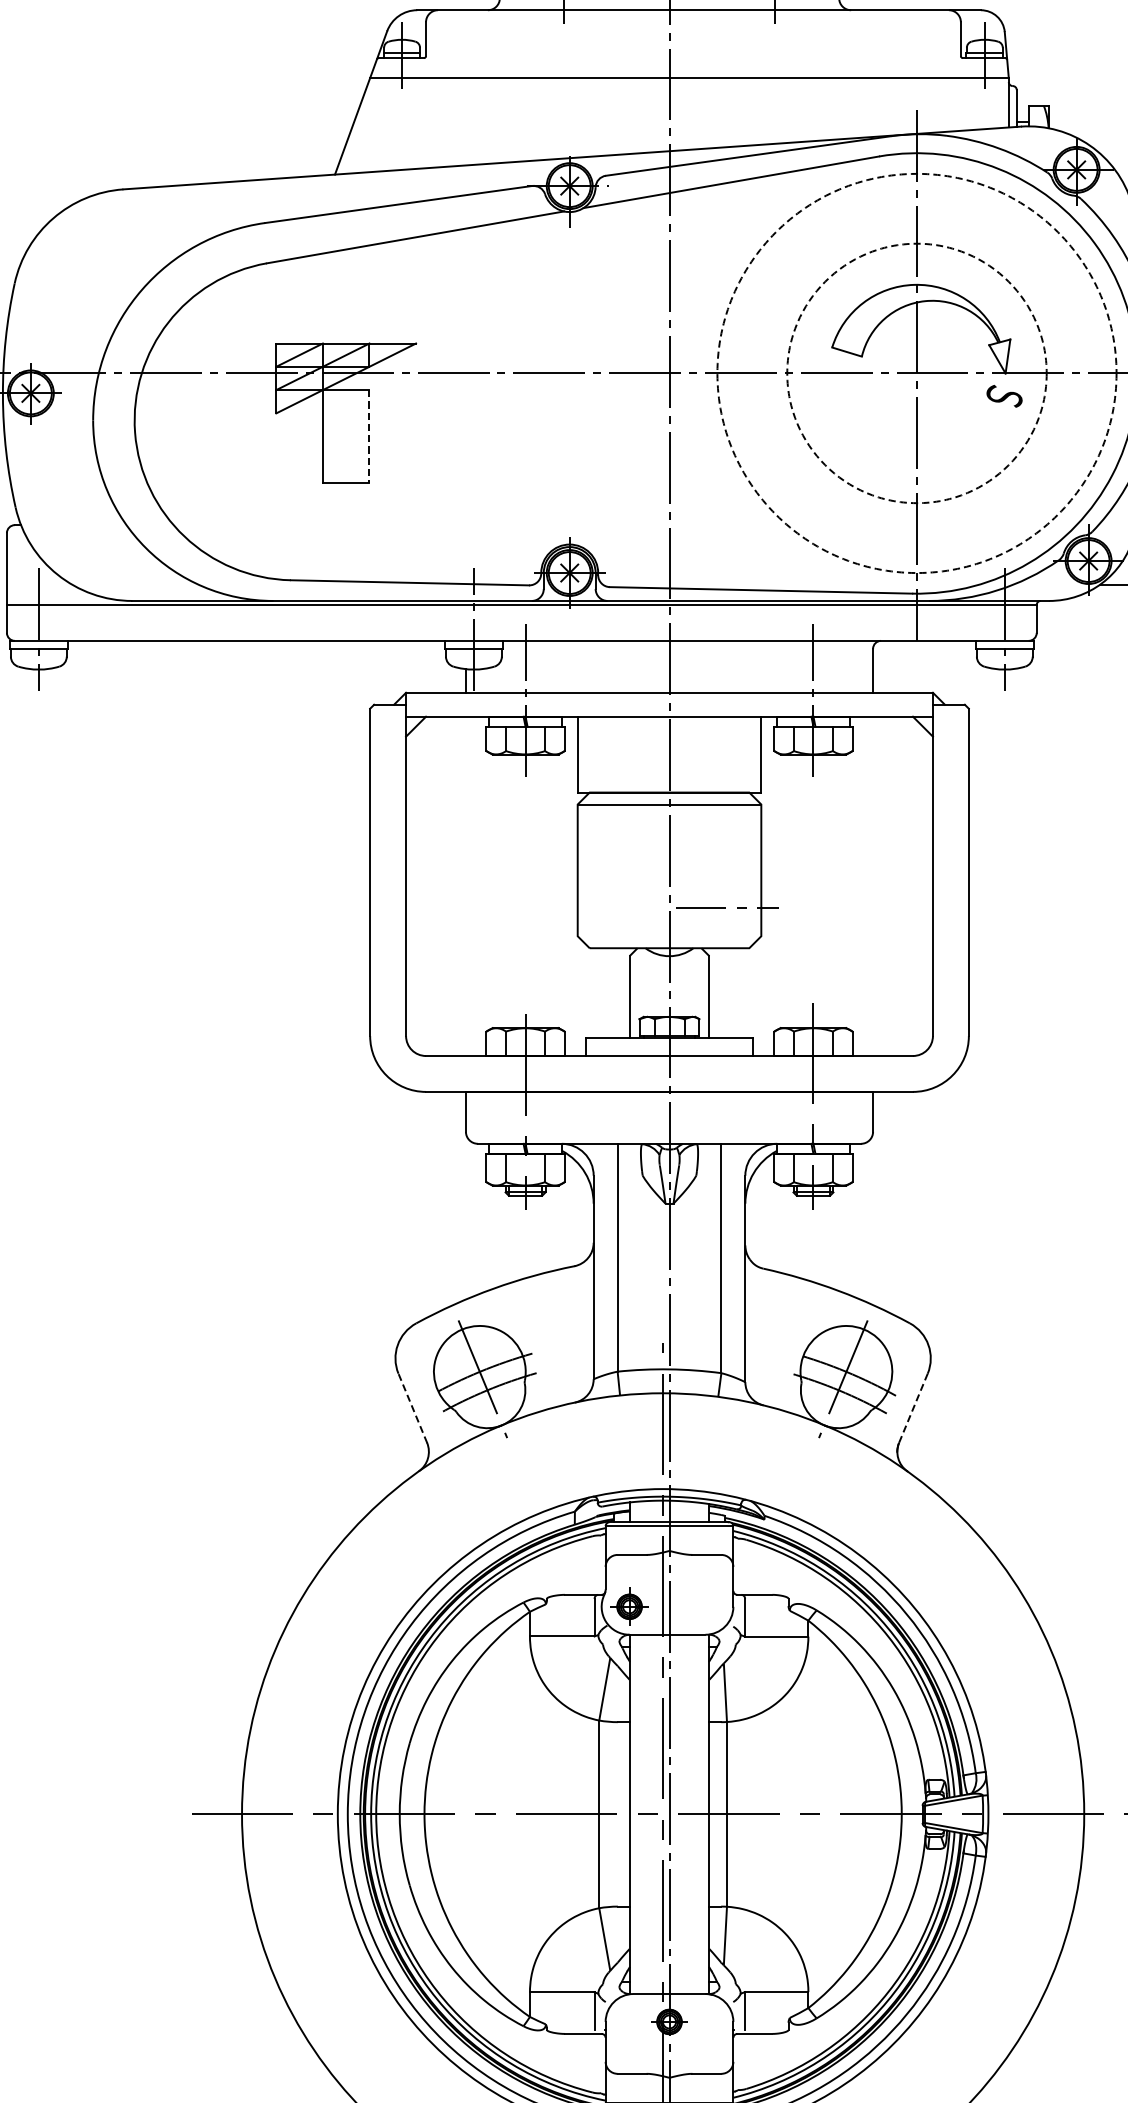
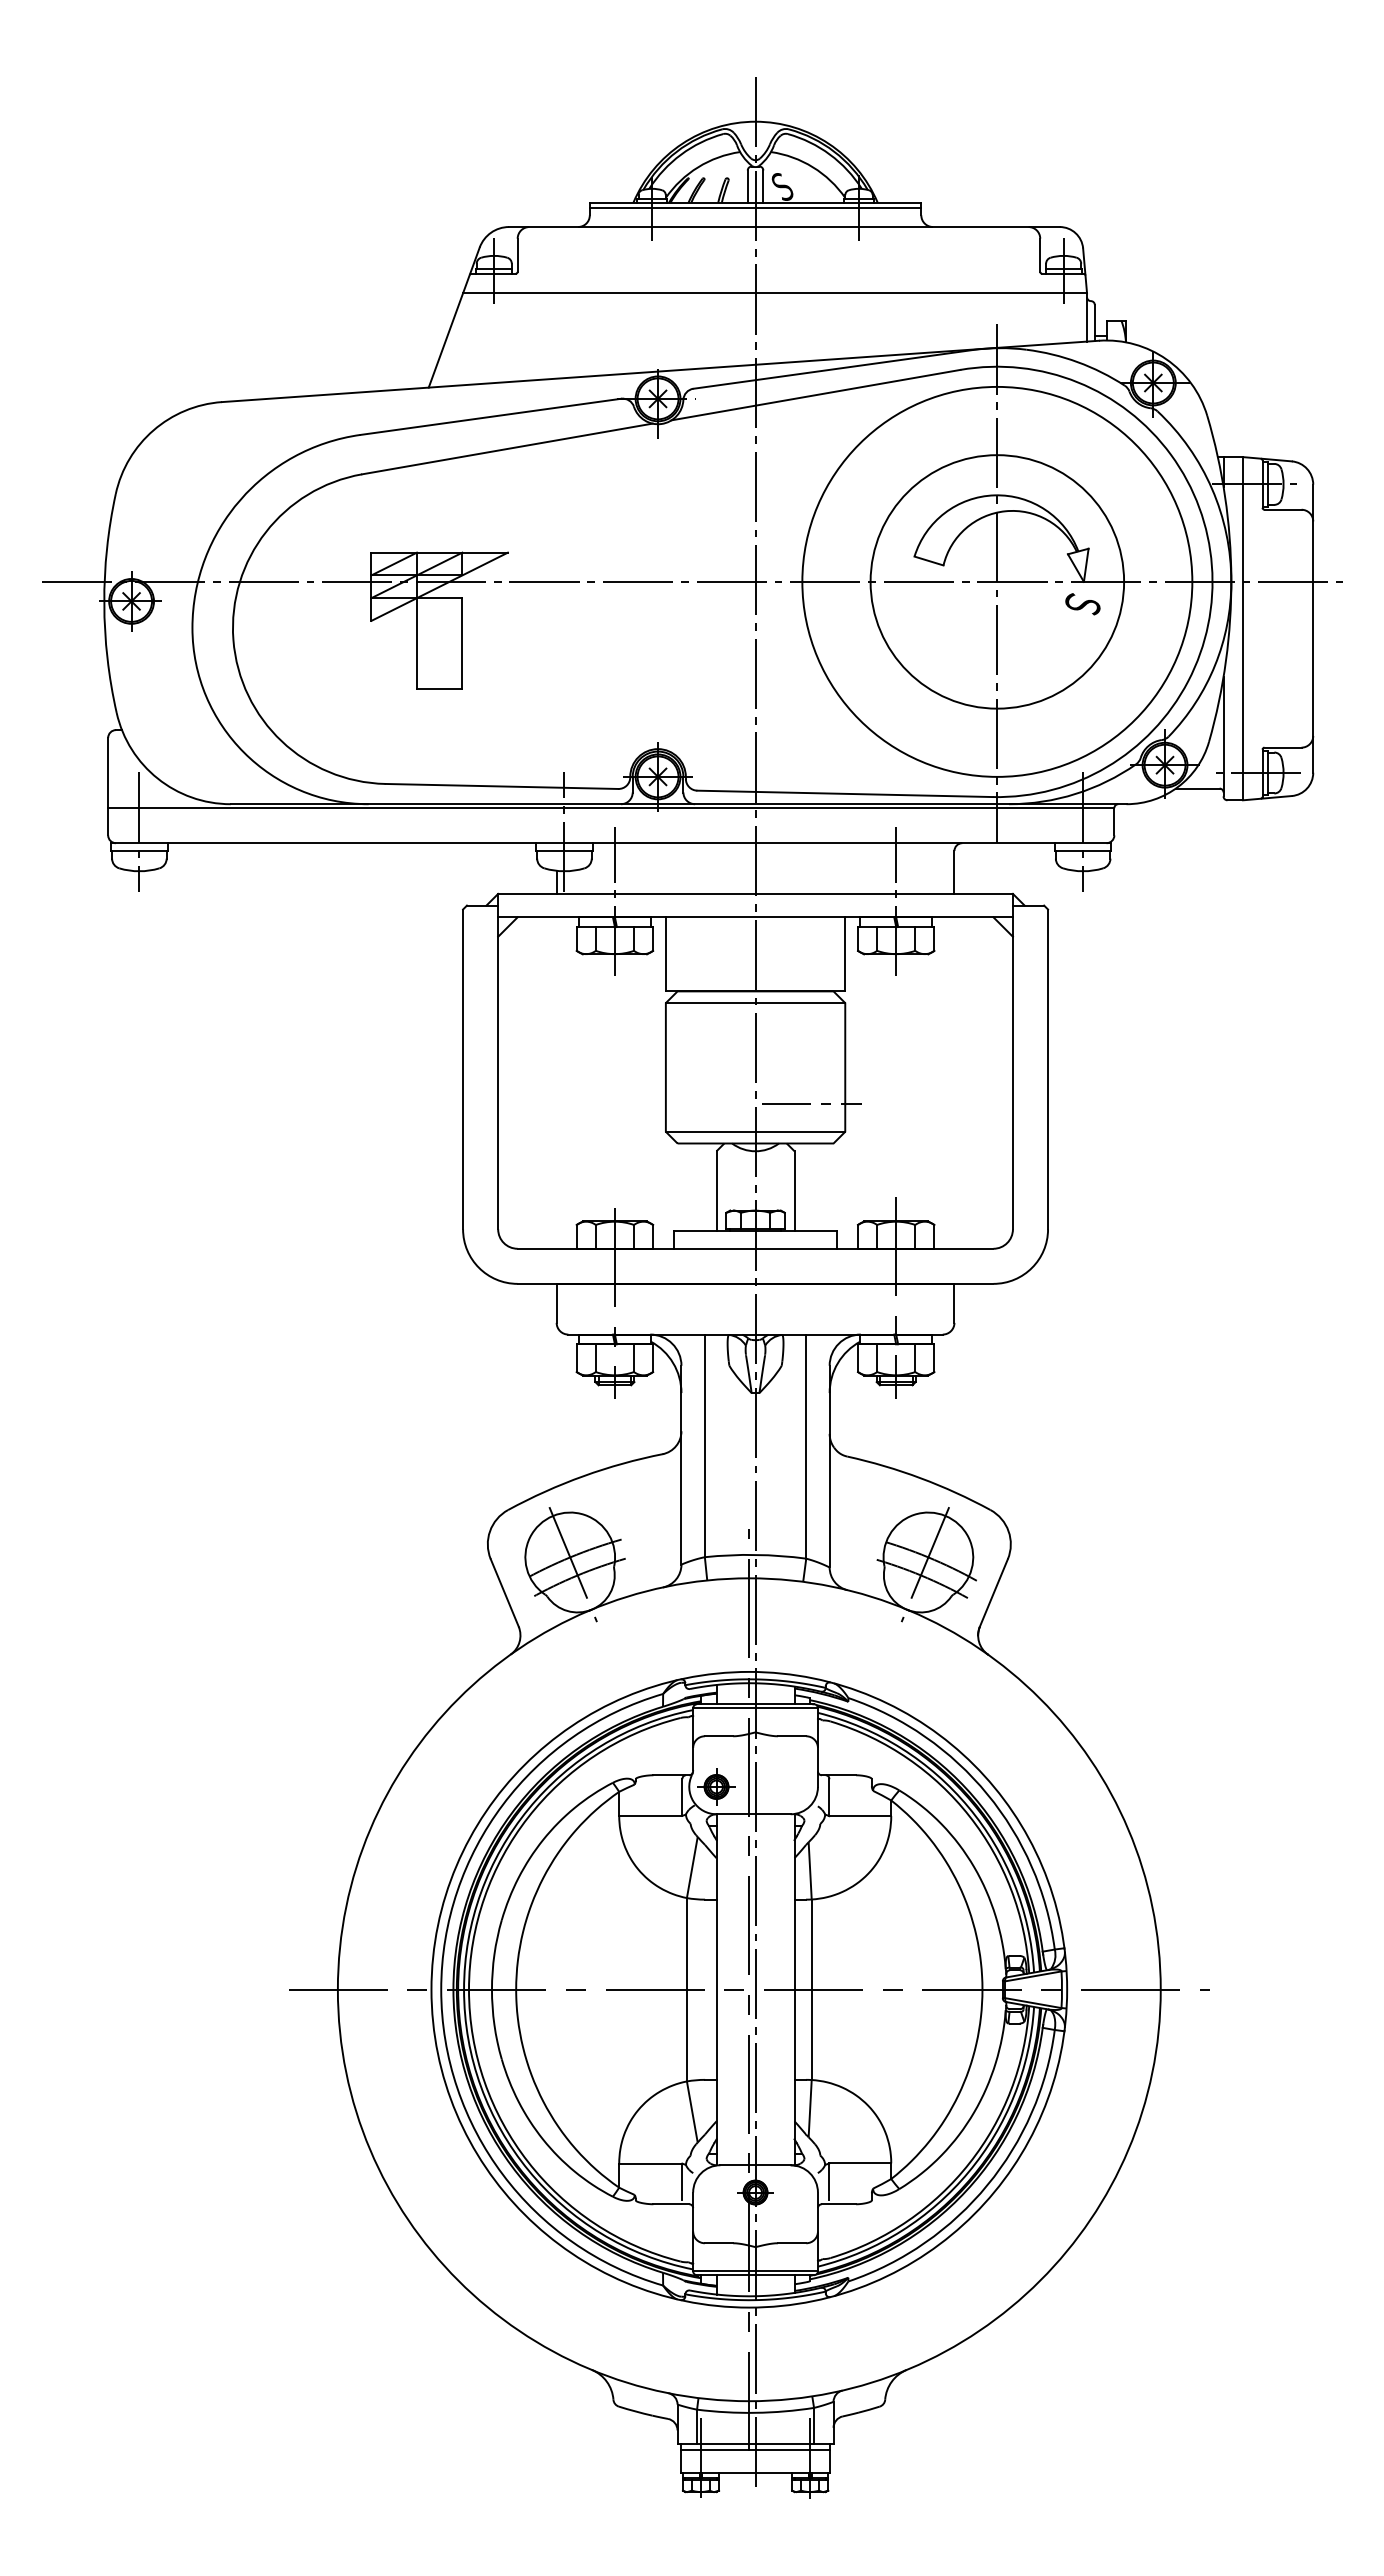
circle: (917, 373) -> (997, 581), dashed -> solid
circle: (917, 373) -> (997, 581), dashed -> solid
line: (369, 437) -> (462, 644), dashed -> solid
line: (669, 935) -> (755, 1131), added
line: (412, 1408) -> (504, 1593), dashed -> solid
line: (913, 1408) -> (993, 1593), dashed -> solid

